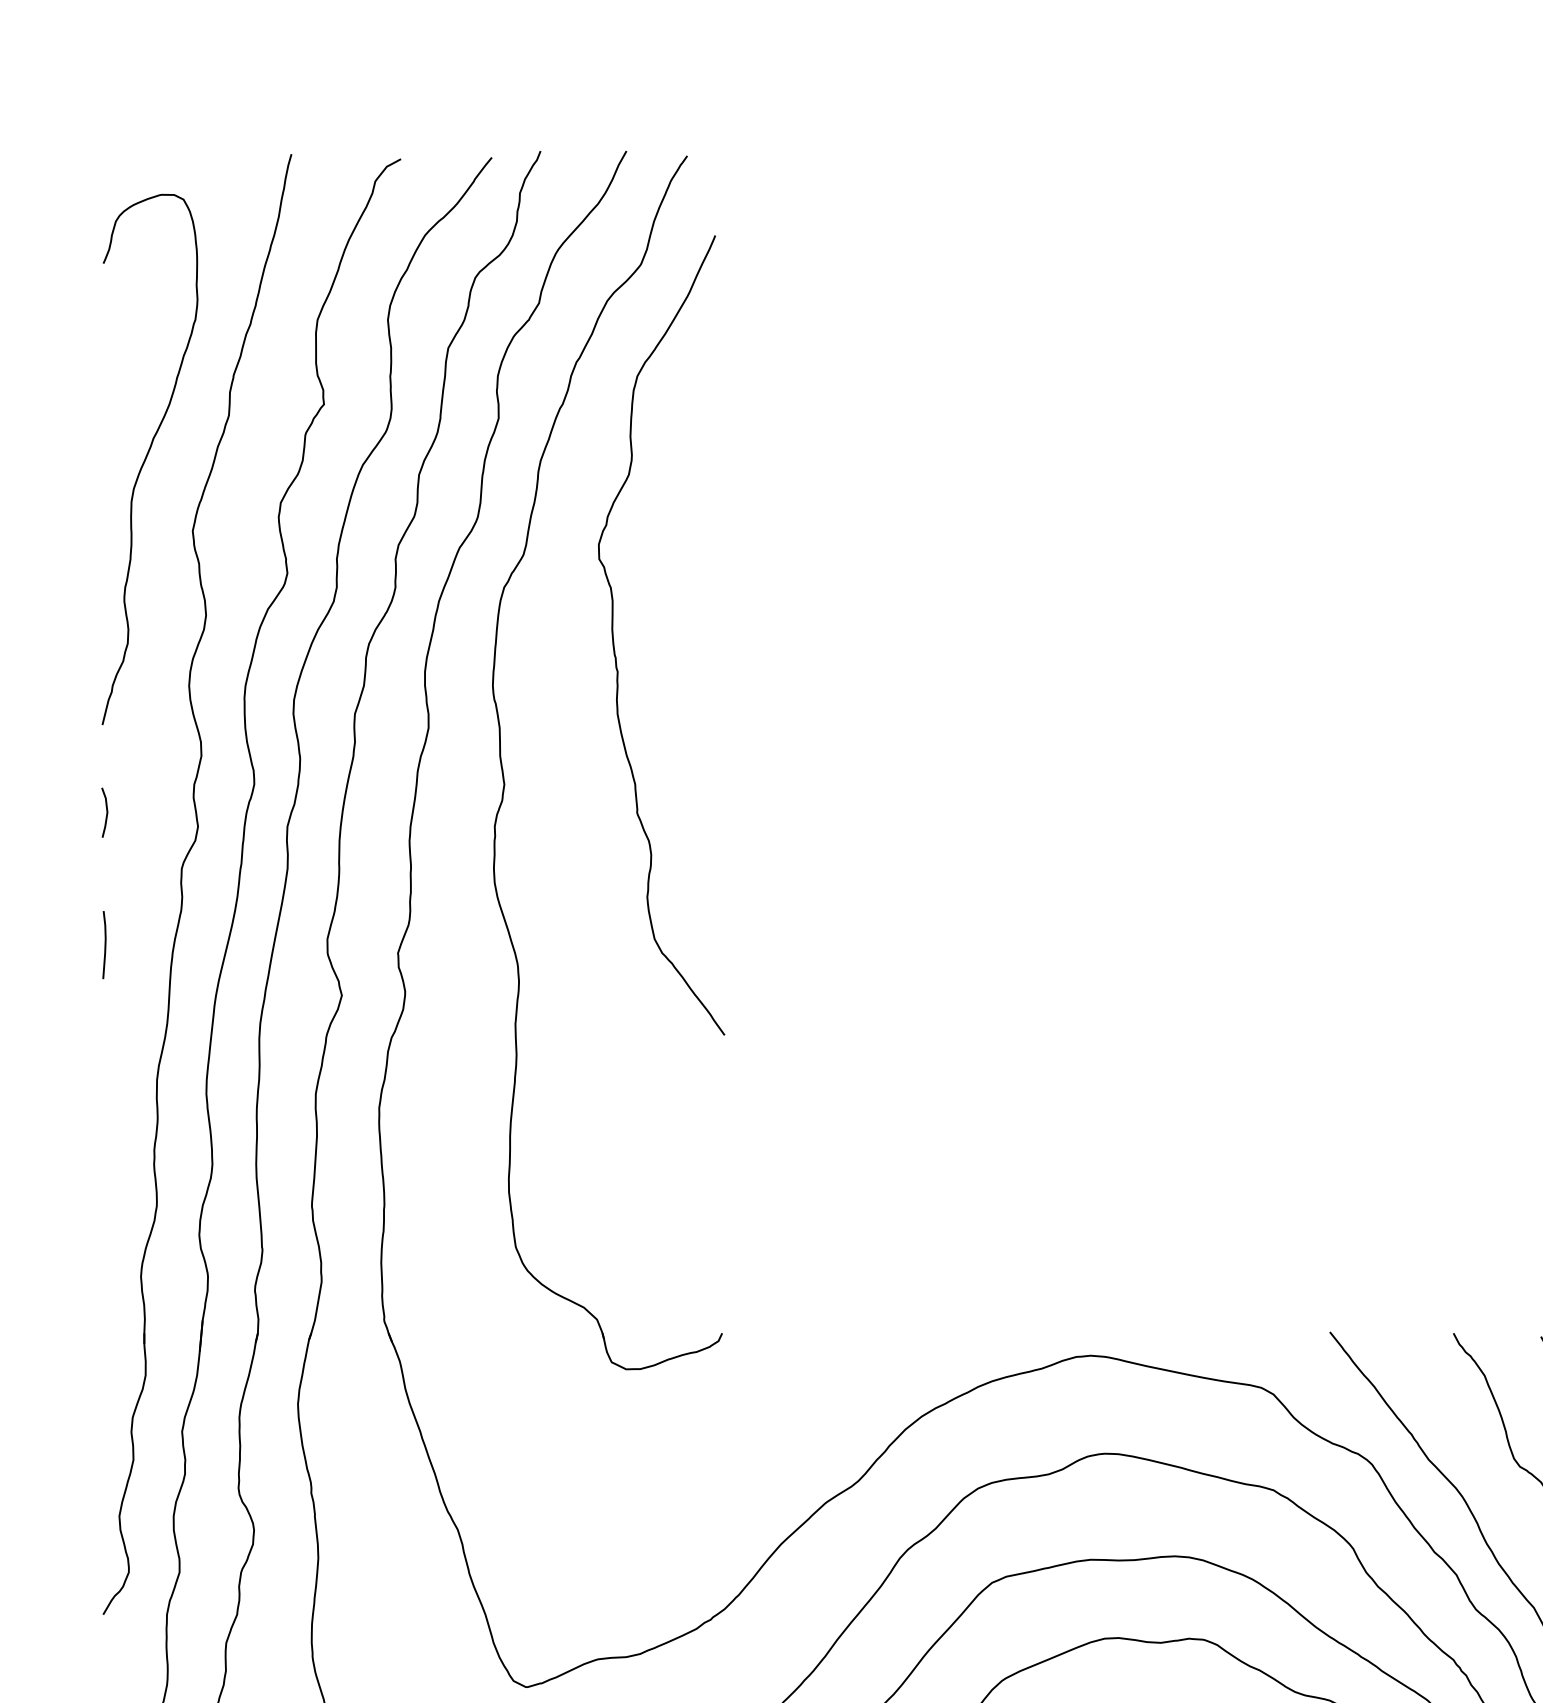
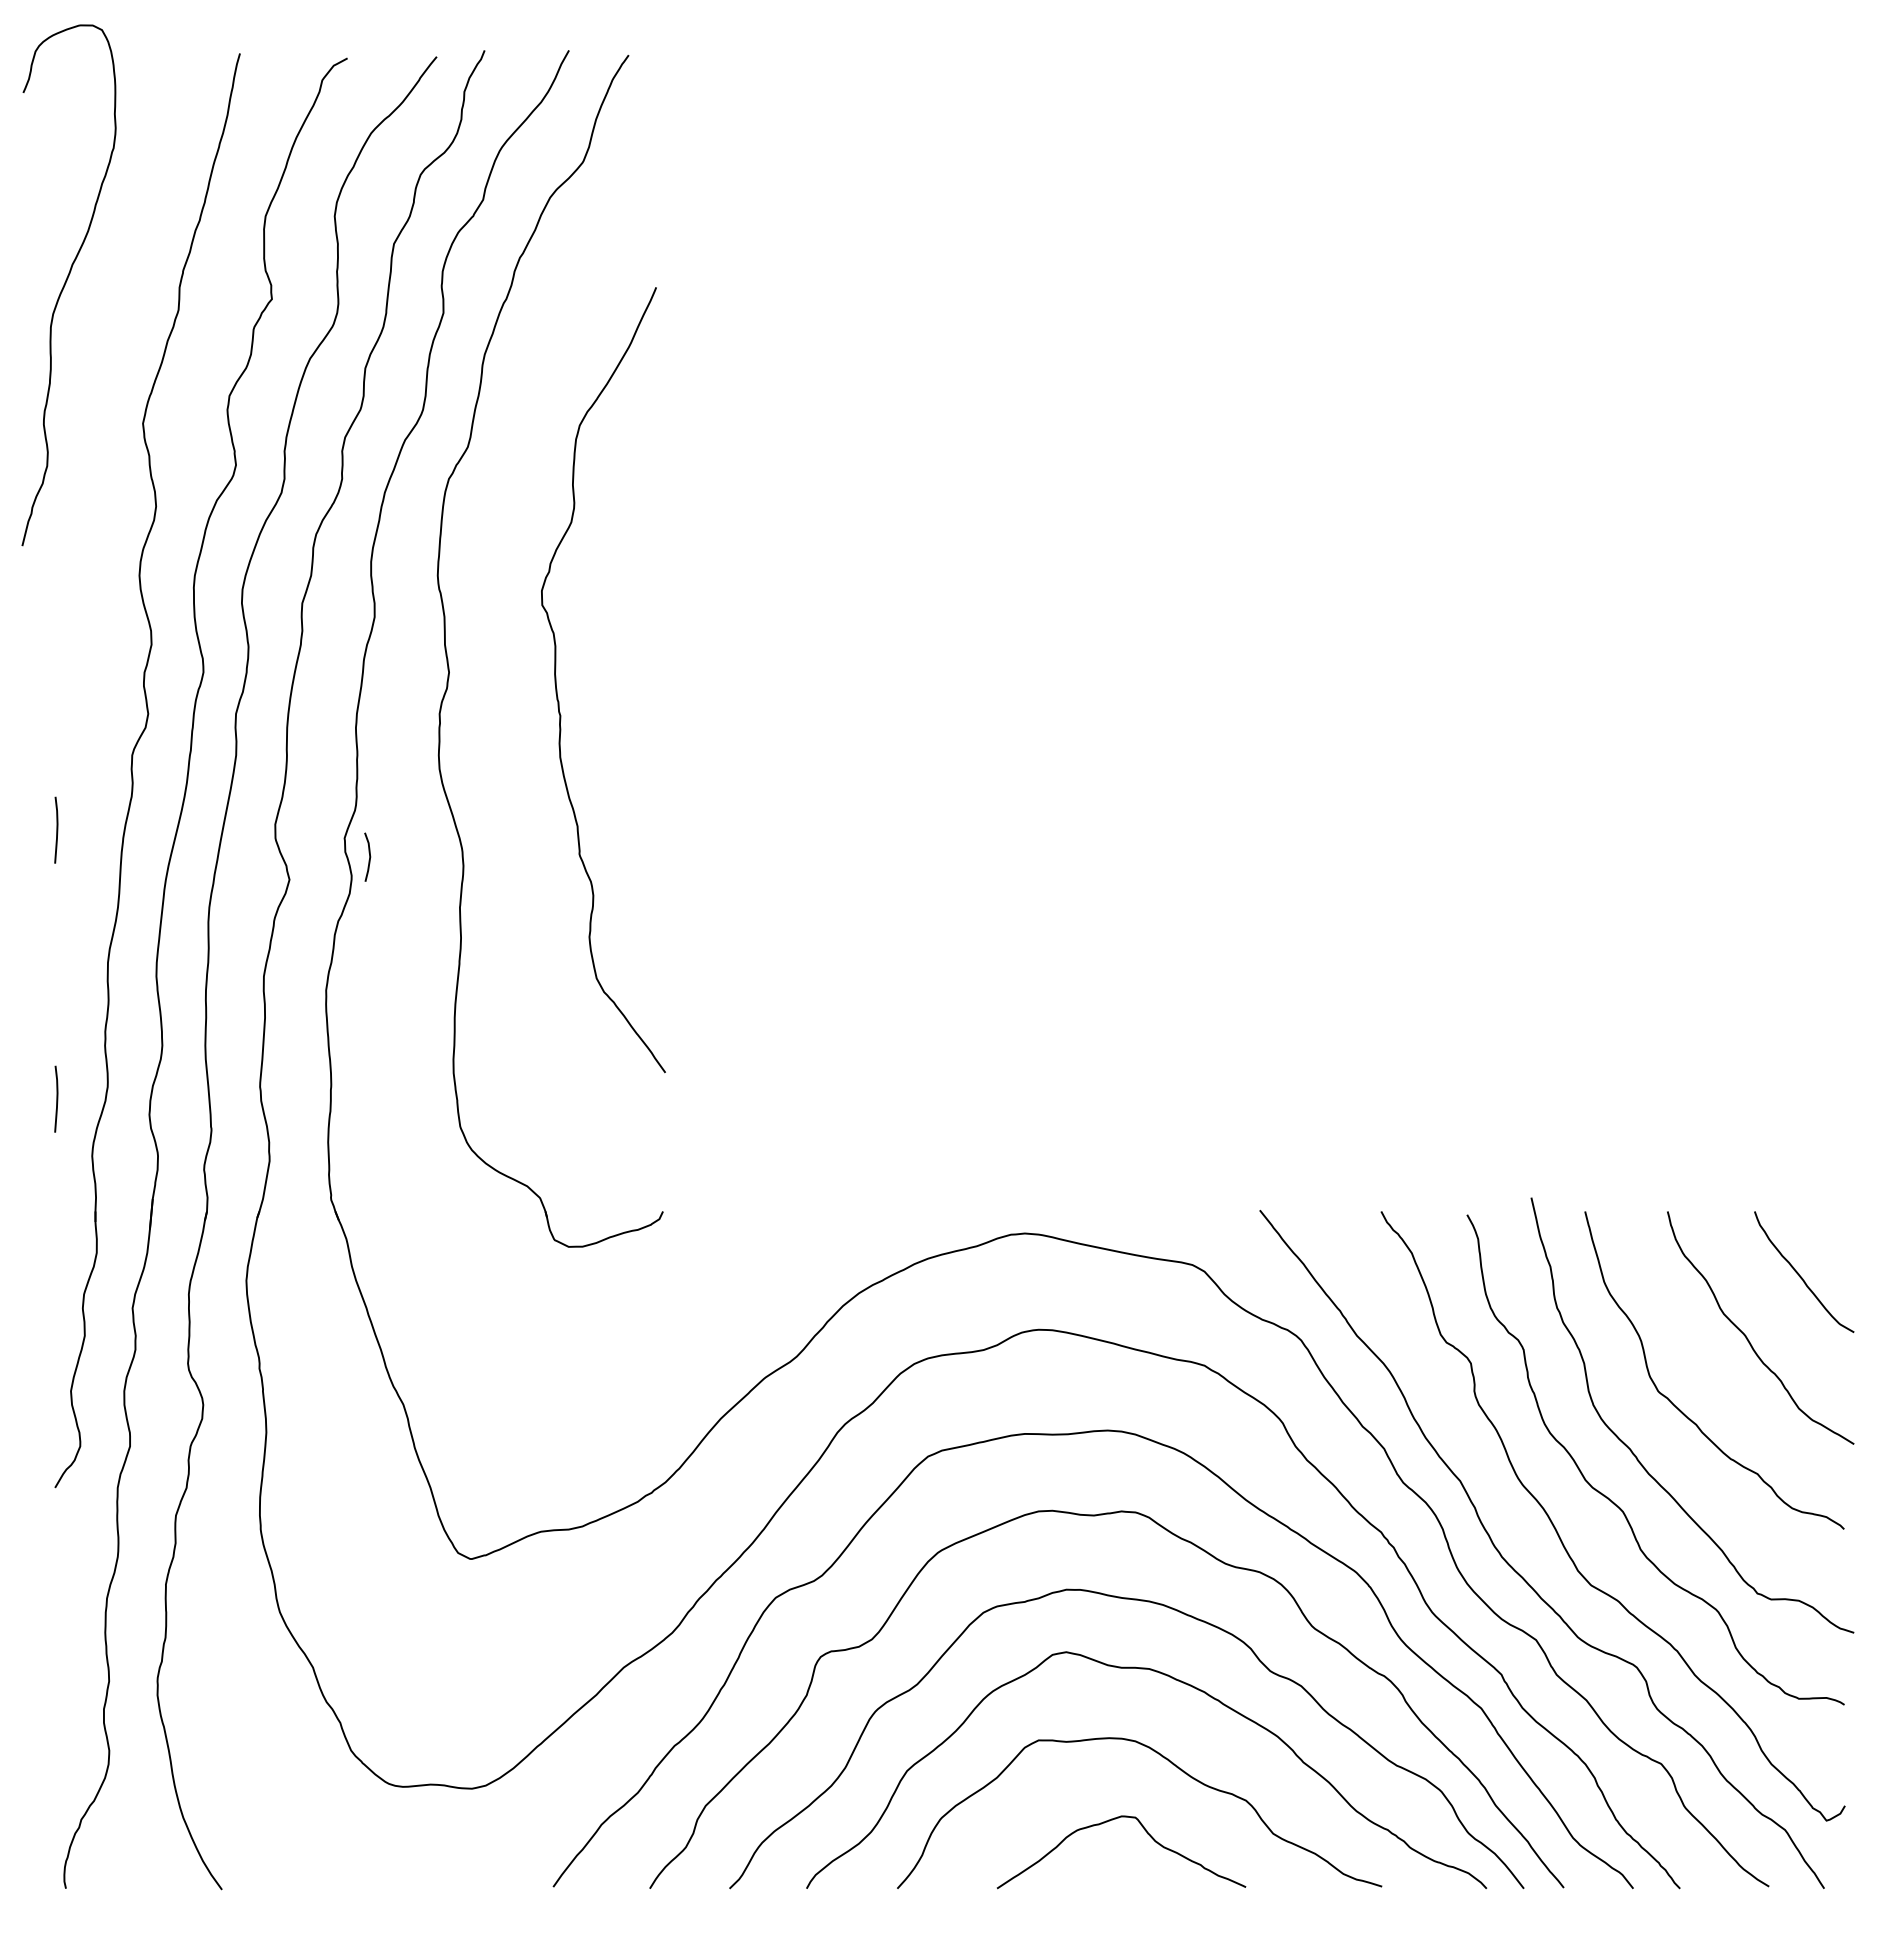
curve: (147, 457) -> (66, 283), moved
curve: (614, 644) -> (557, 689), moved
line: (106, 811) -> (369, 856), moved
line: (104, 1218) -> (56, 1098), added

